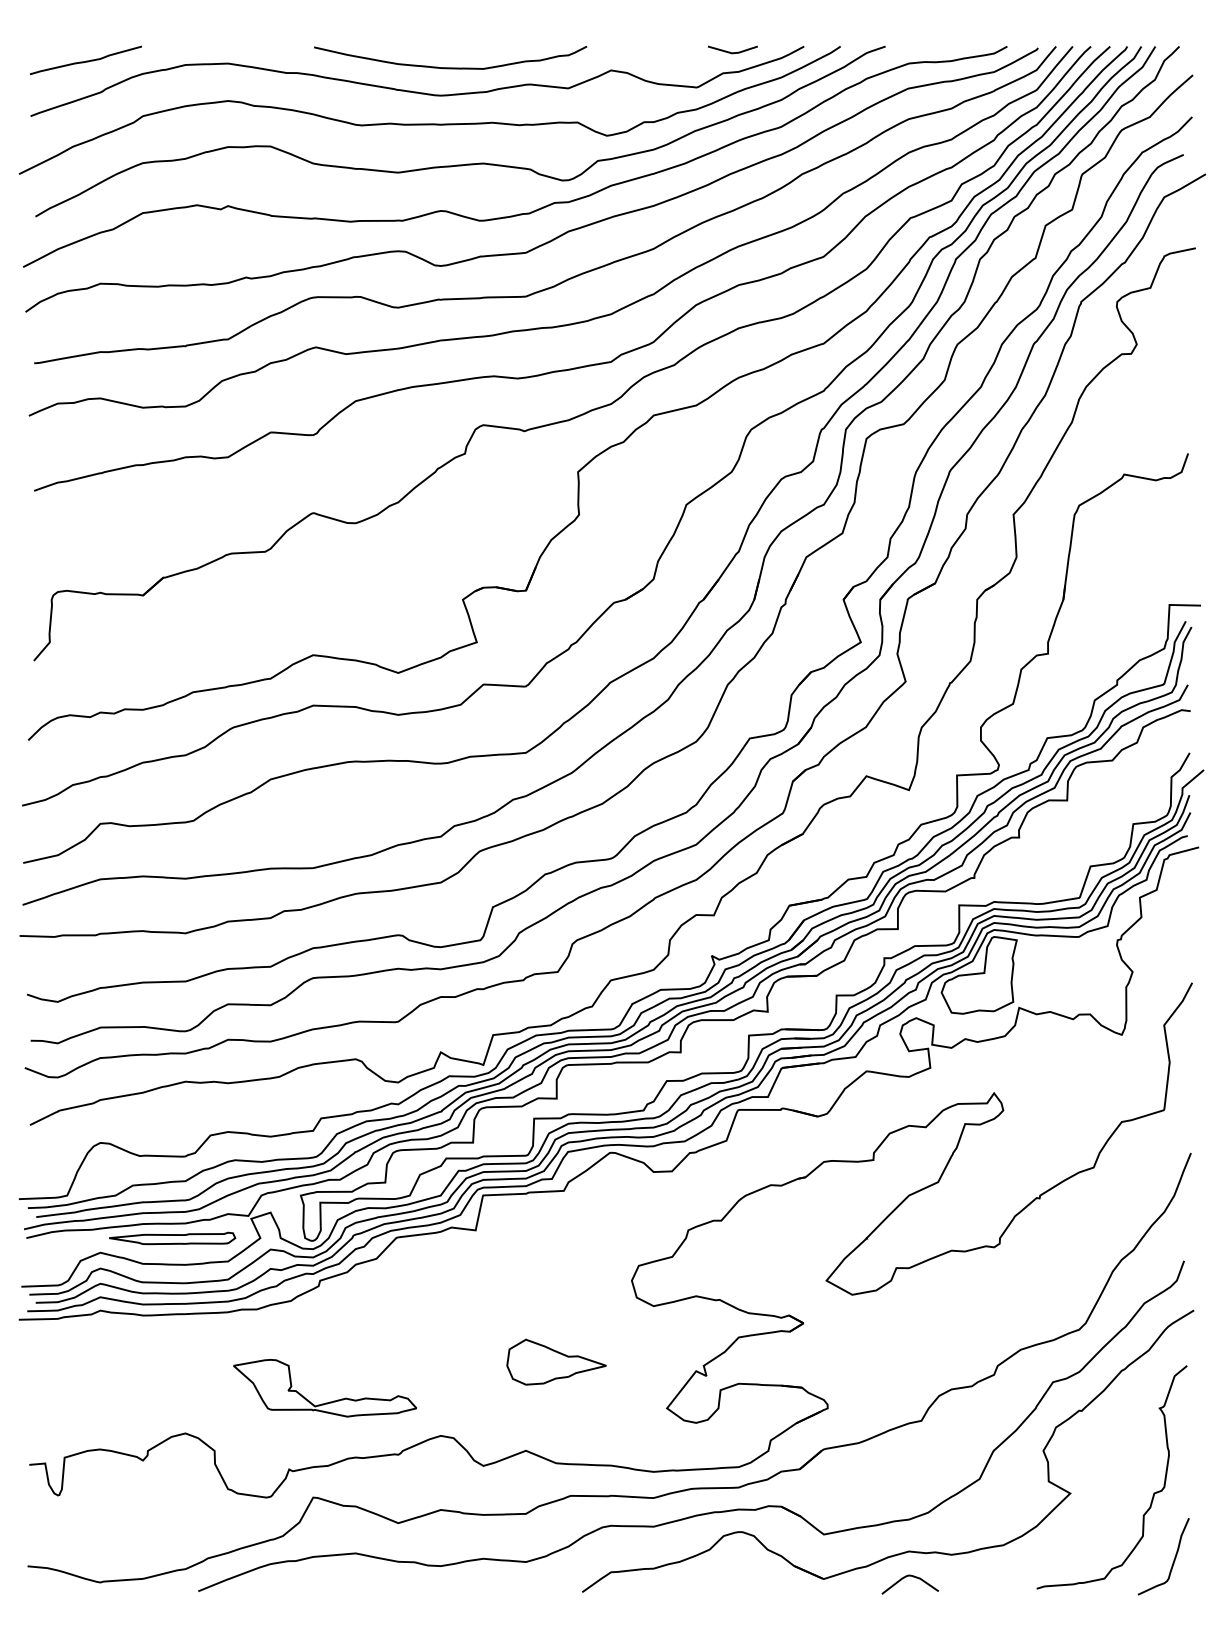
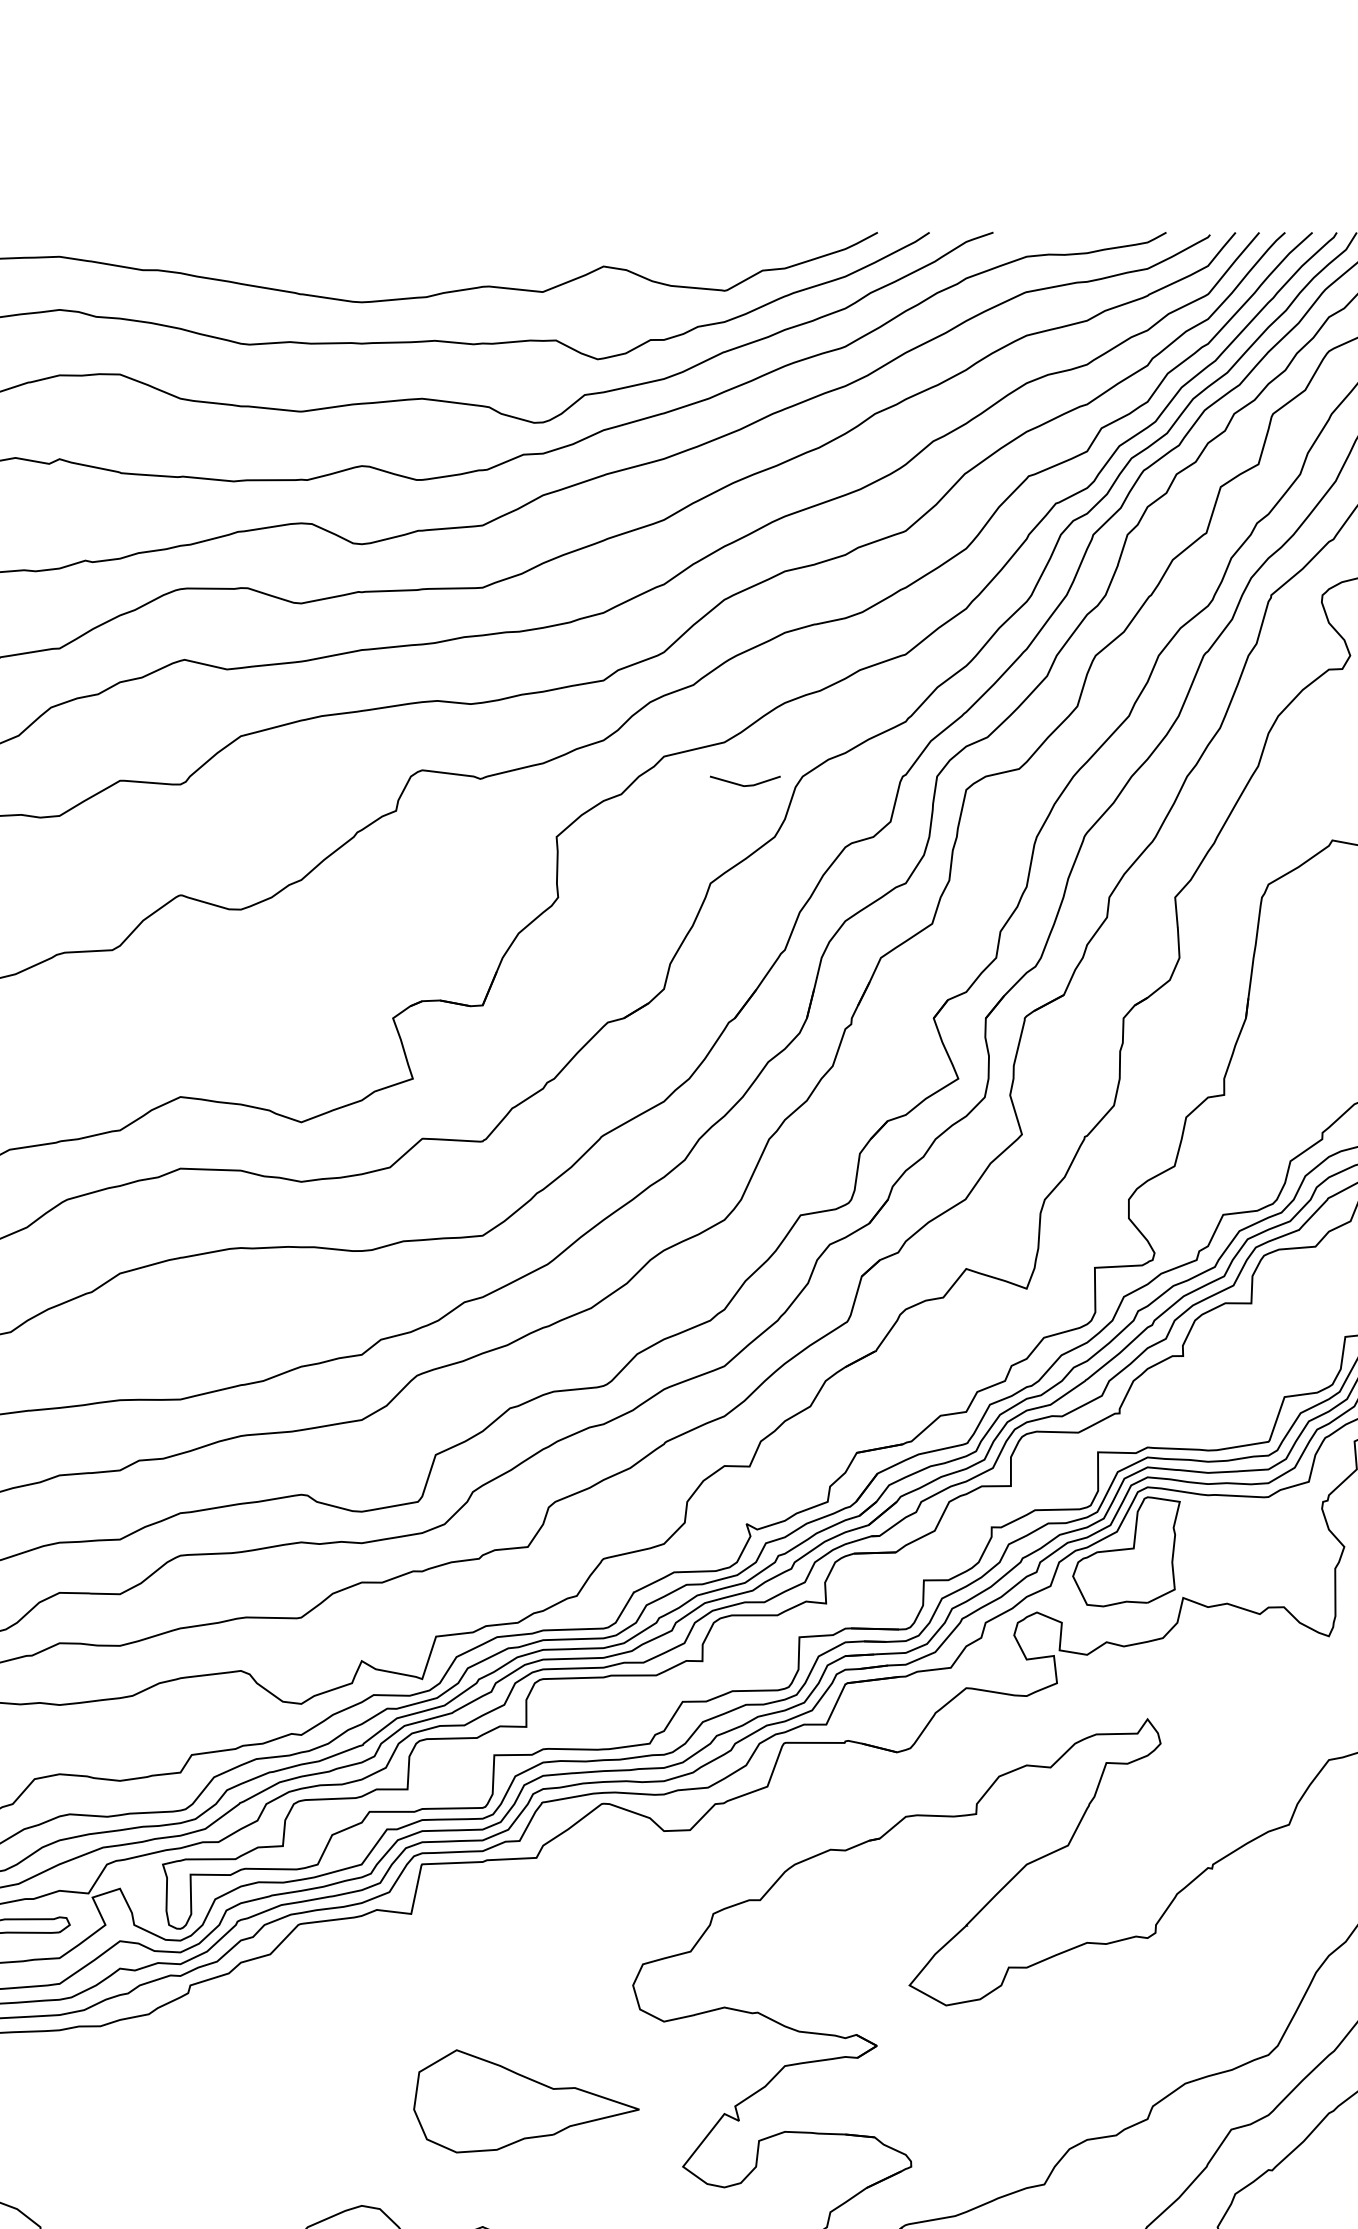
line: (732, 52) -> (744, 785), moved
curve: (450, 67) -> (375, 262), removed
part: (556, 1361) -> (526, 2100), size x1.6
part: (329, 1401) -> (203, 2157), removed

